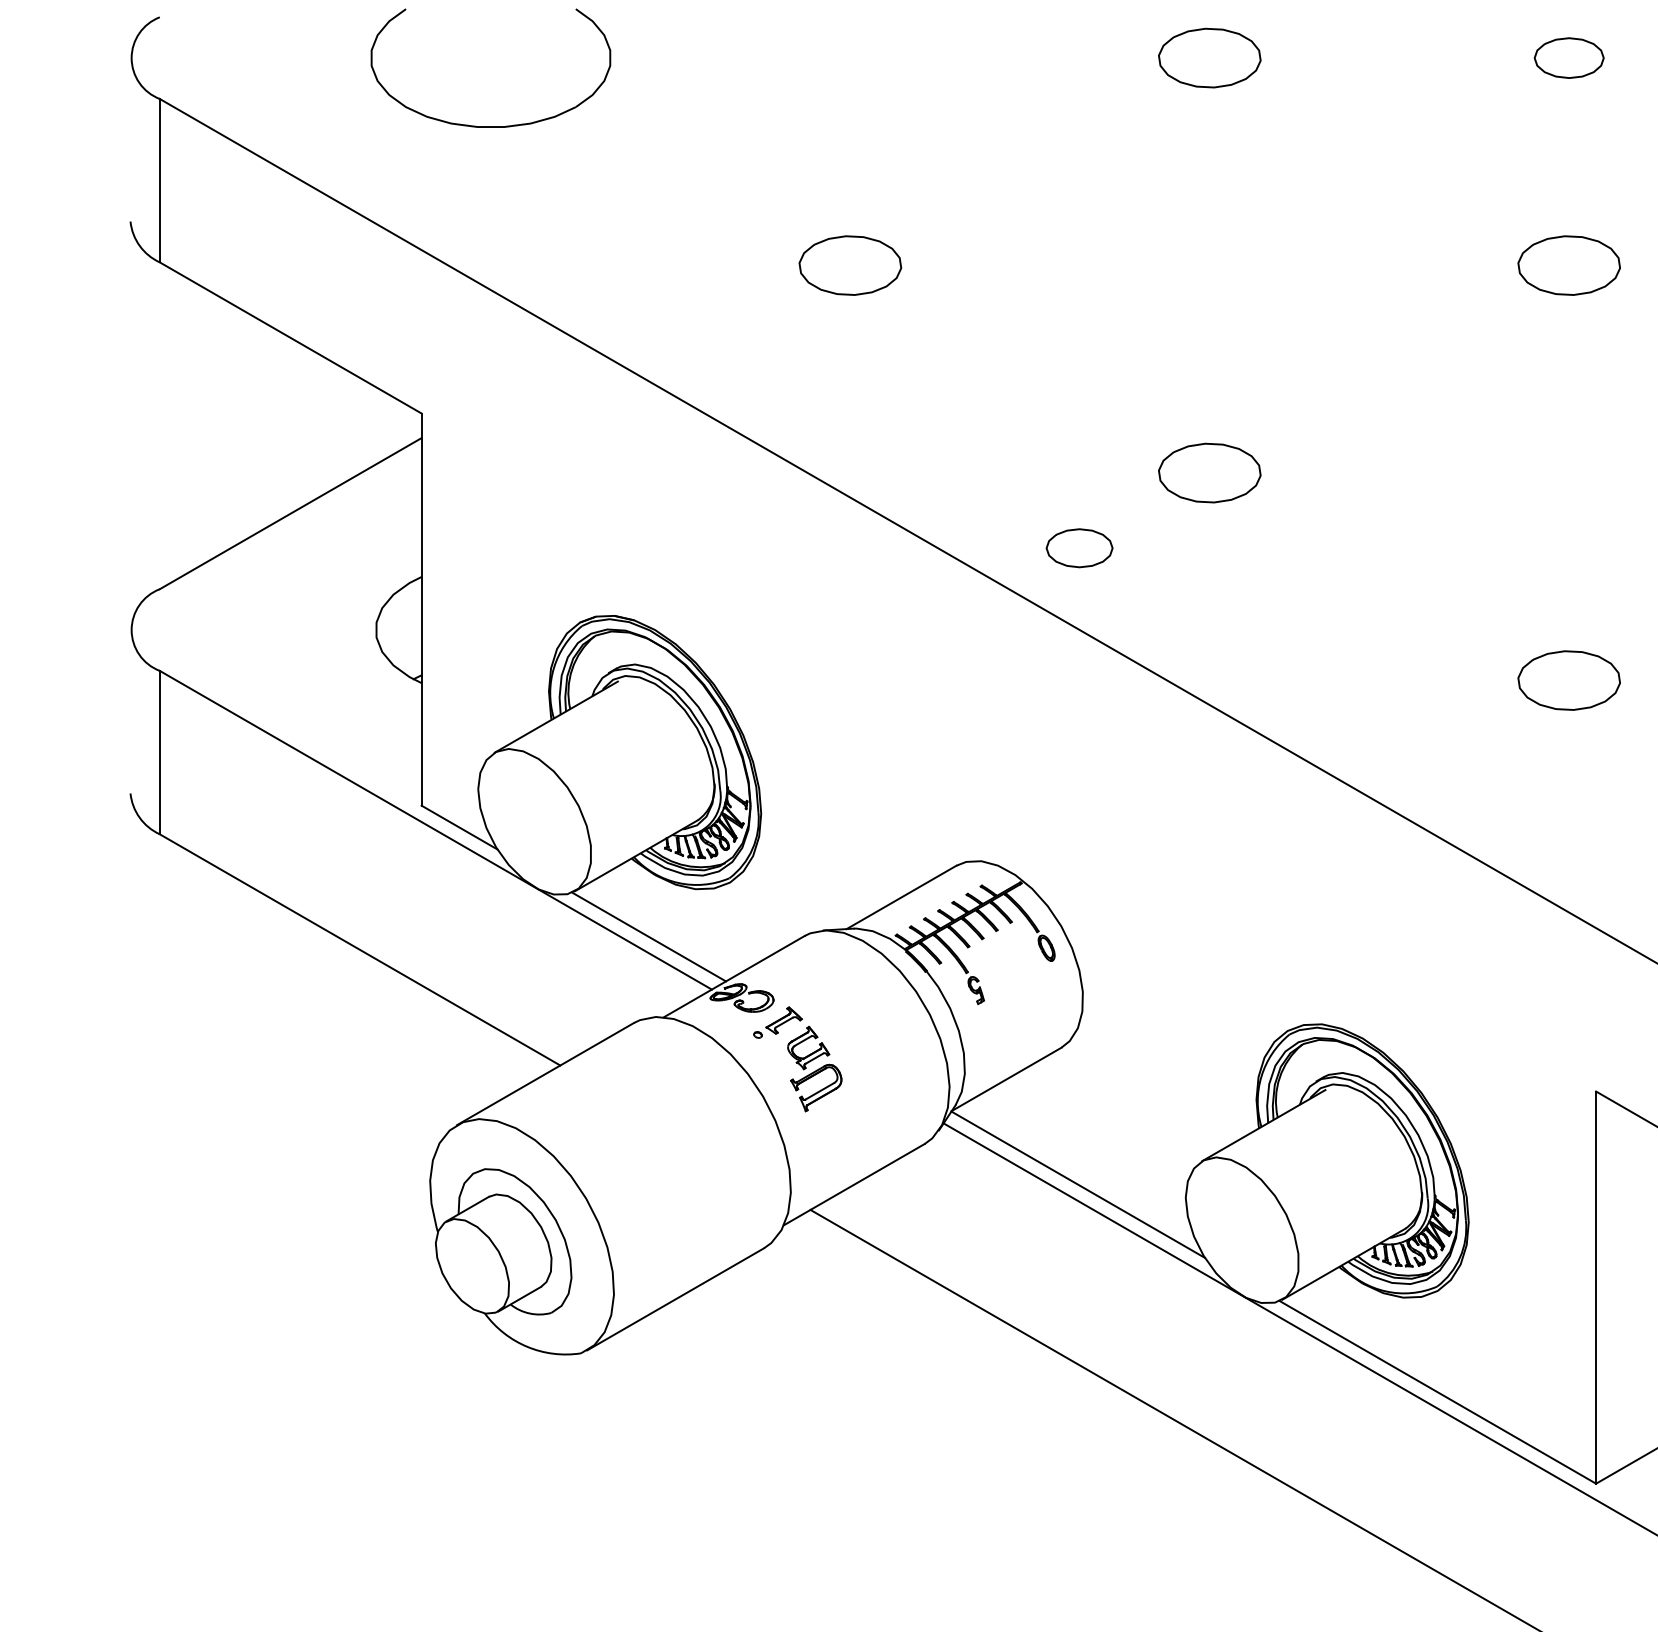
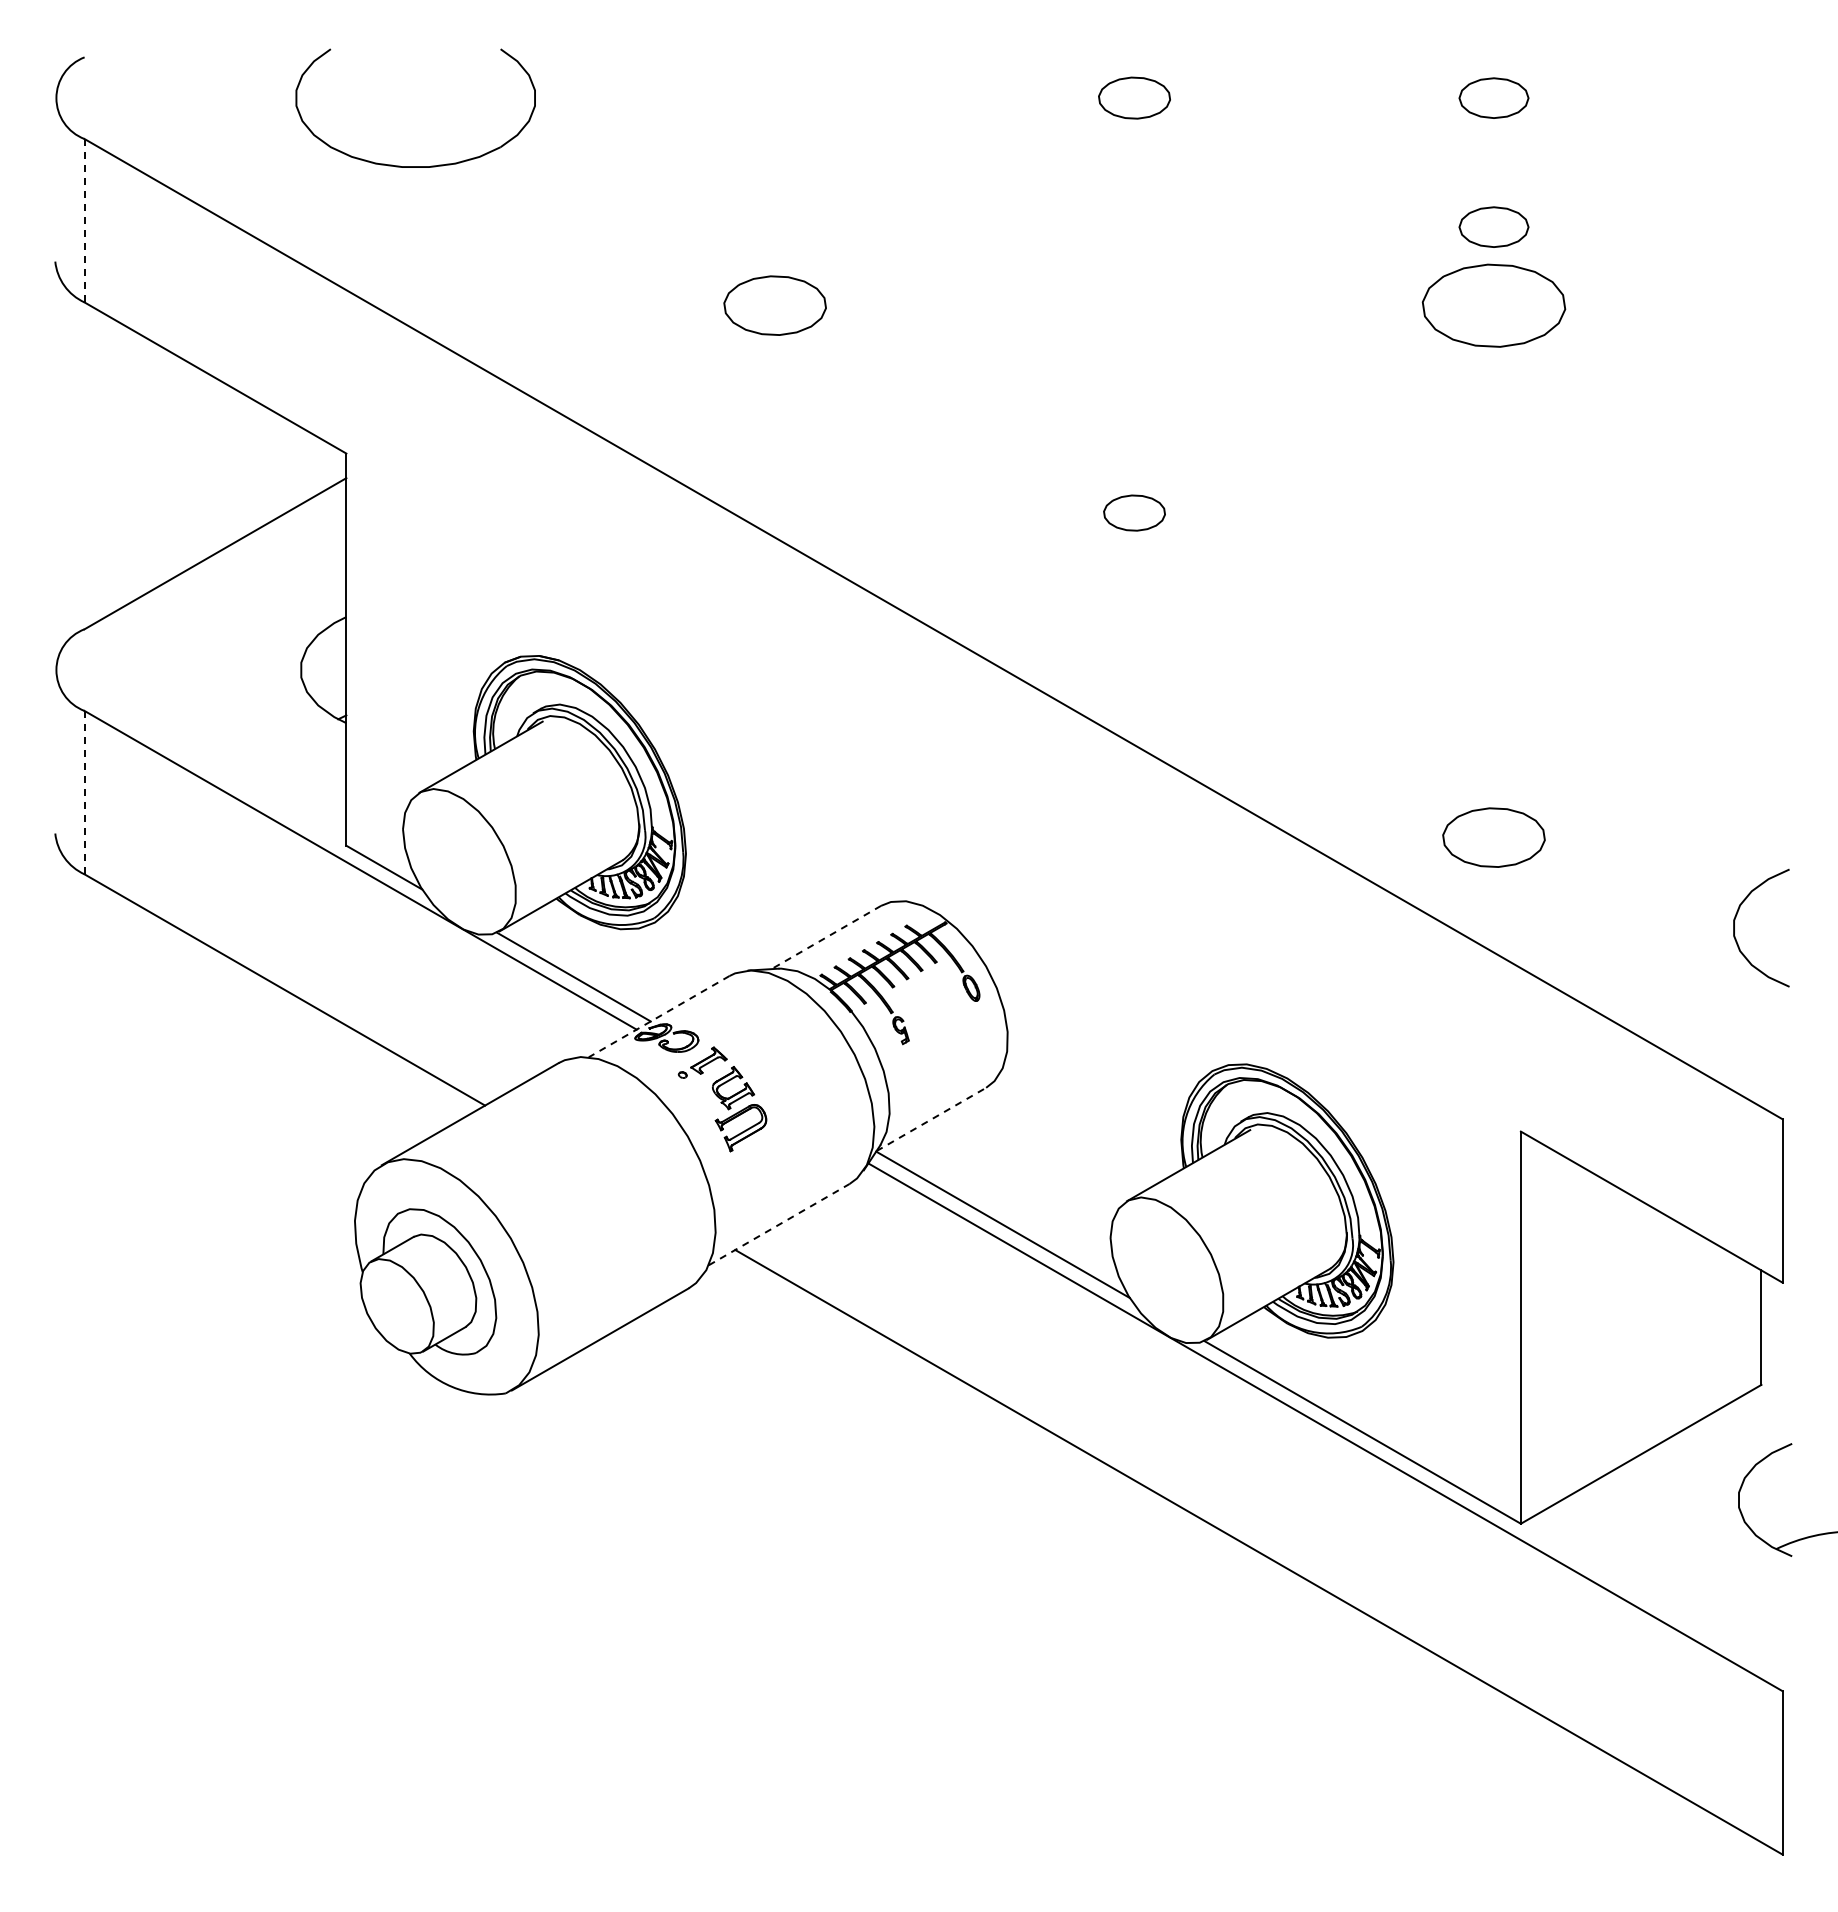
part: (1209, 57) -> (1134, 97), size x0.7
line: (159, 180) -> (84, 220), solid -> dashed
part: (1568, 186) -> (1493, 226), added
part: (1568, 265) -> (1493, 305), size x1.4
part: (1209, 472) -> (1134, 512), size x0.6
part: (1079, 548) -> (1004, 588), removed
part: (1568, 680) -> (1493, 837), moved
line: (159, 752) -> (84, 792), solid -> dashed
line: (900, 897) -> (825, 937), solid -> dashed
line: (733, 976) -> (658, 1016), solid -> dashed
line: (1006, 1079) -> (931, 1119), solid -> dashed
line: (854, 1184) -> (779, 1224), solid -> dashed

